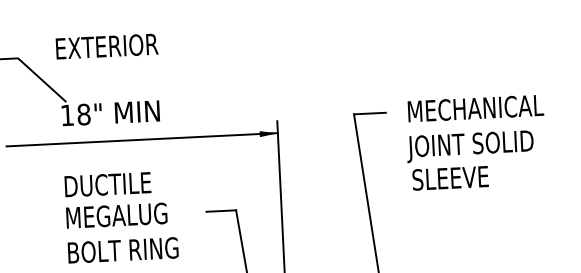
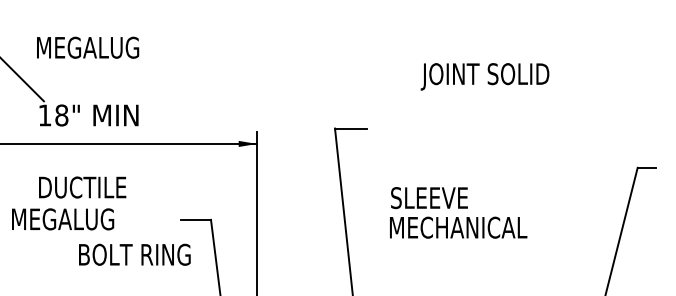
text: (107, 46) -> (89, 47), EXTERIOR -> MEGALUG
text: (475, 108) -> (458, 227), moved
text: (469, 146) -> (484, 76), moved
text: (117, 215) -> (63, 219), moved
text: (122, 250) -> (134, 254), moved

